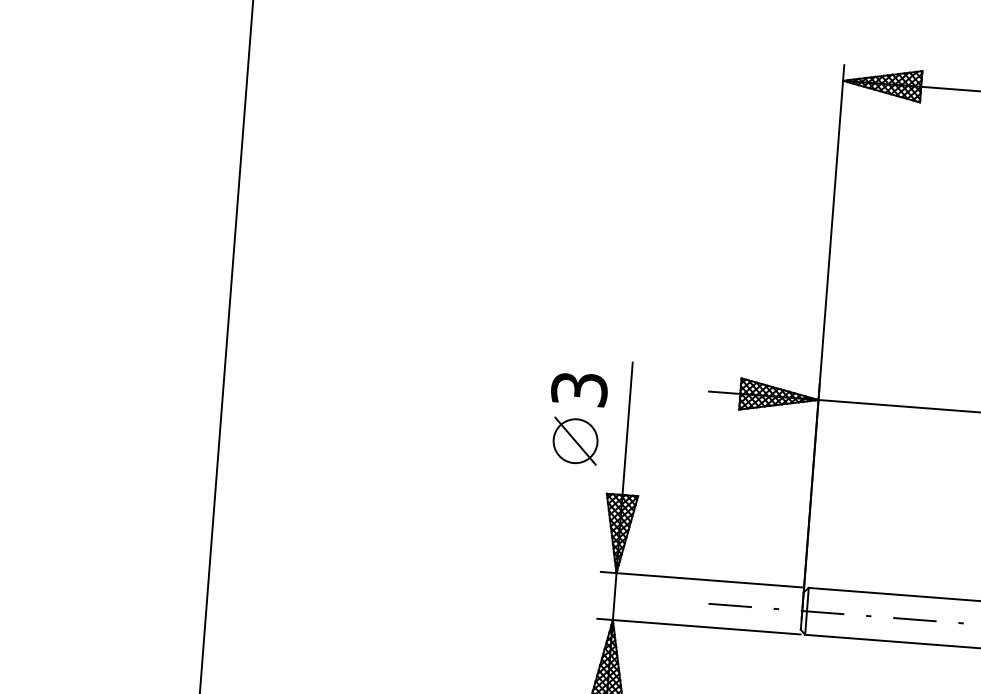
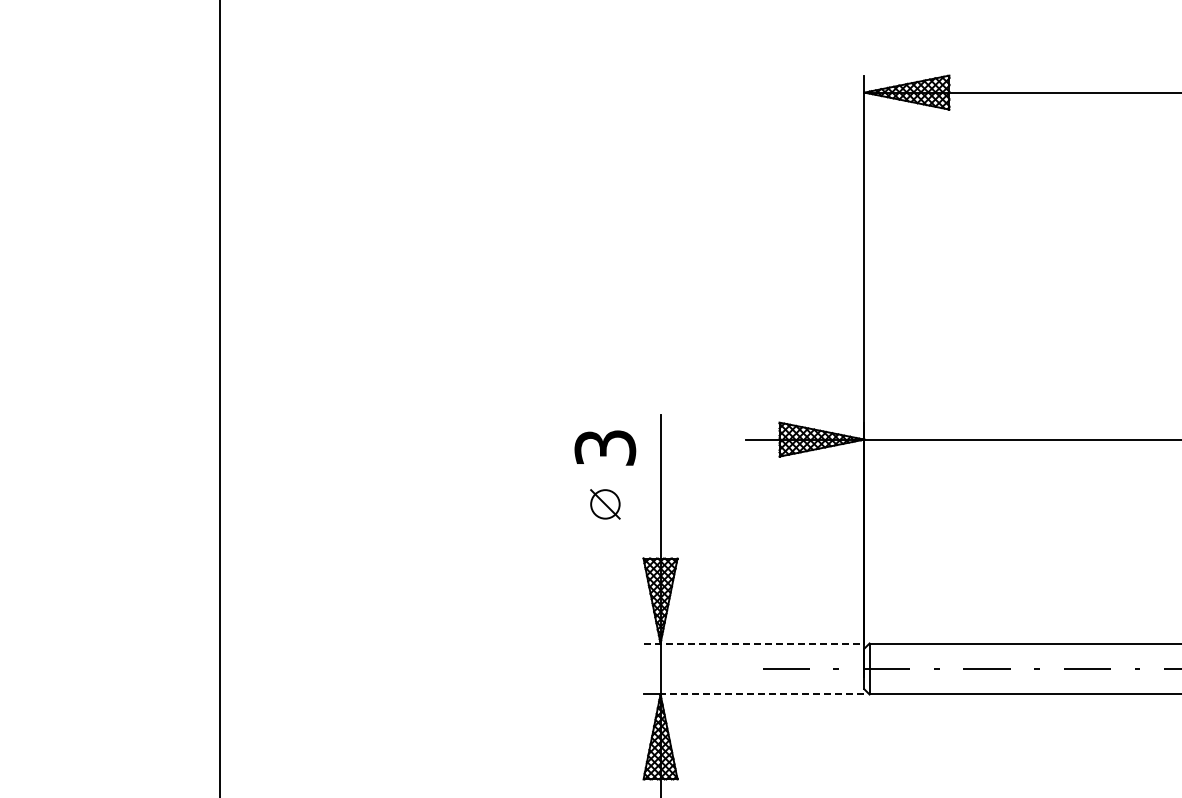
part: (575, 441) -> (605, 504), size x0.6
line: (702, 579) -> (754, 643), solid -> dashed
line: (706, 627) -> (762, 694), solid -> dashed

